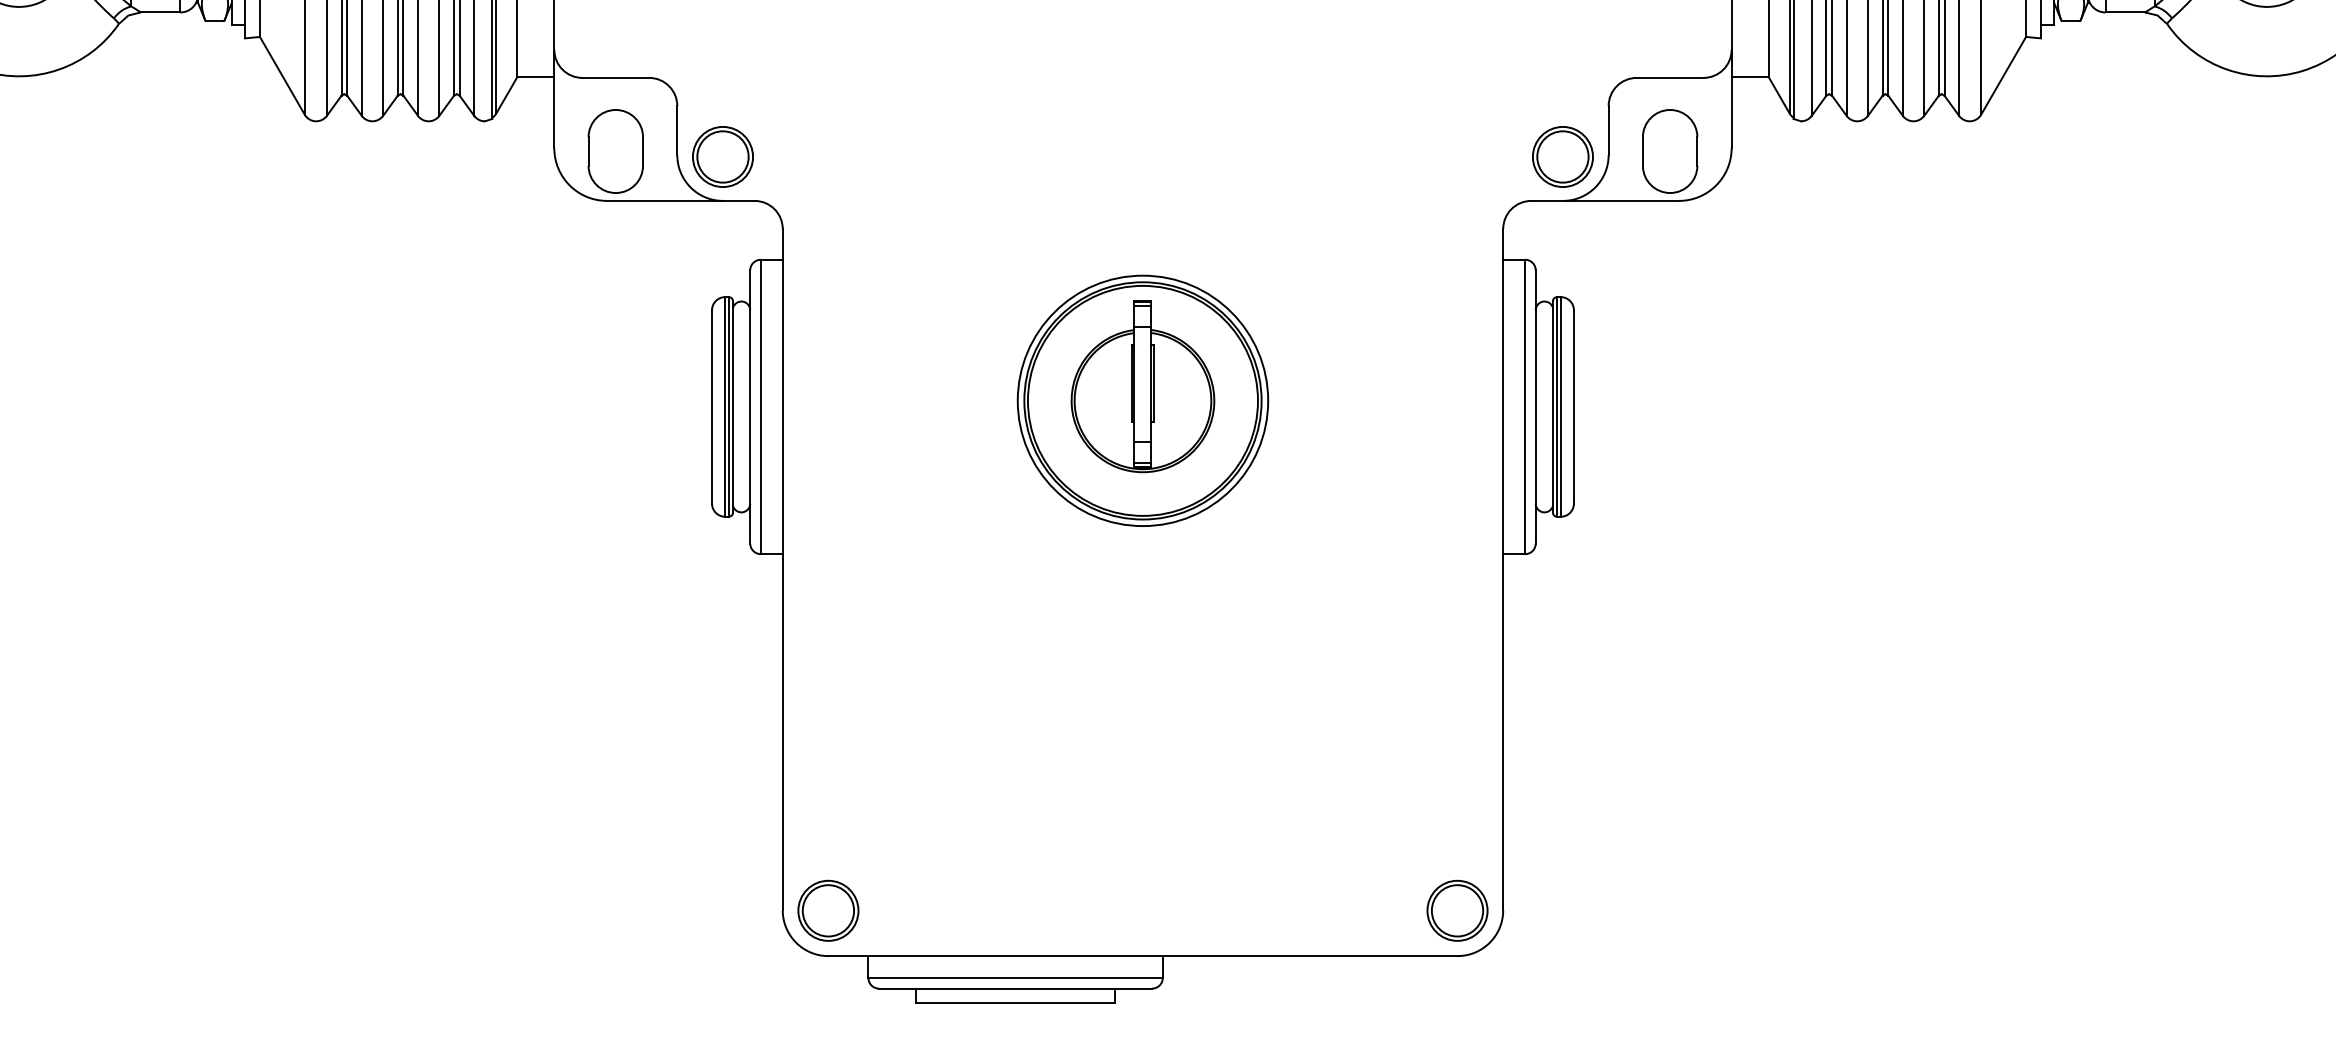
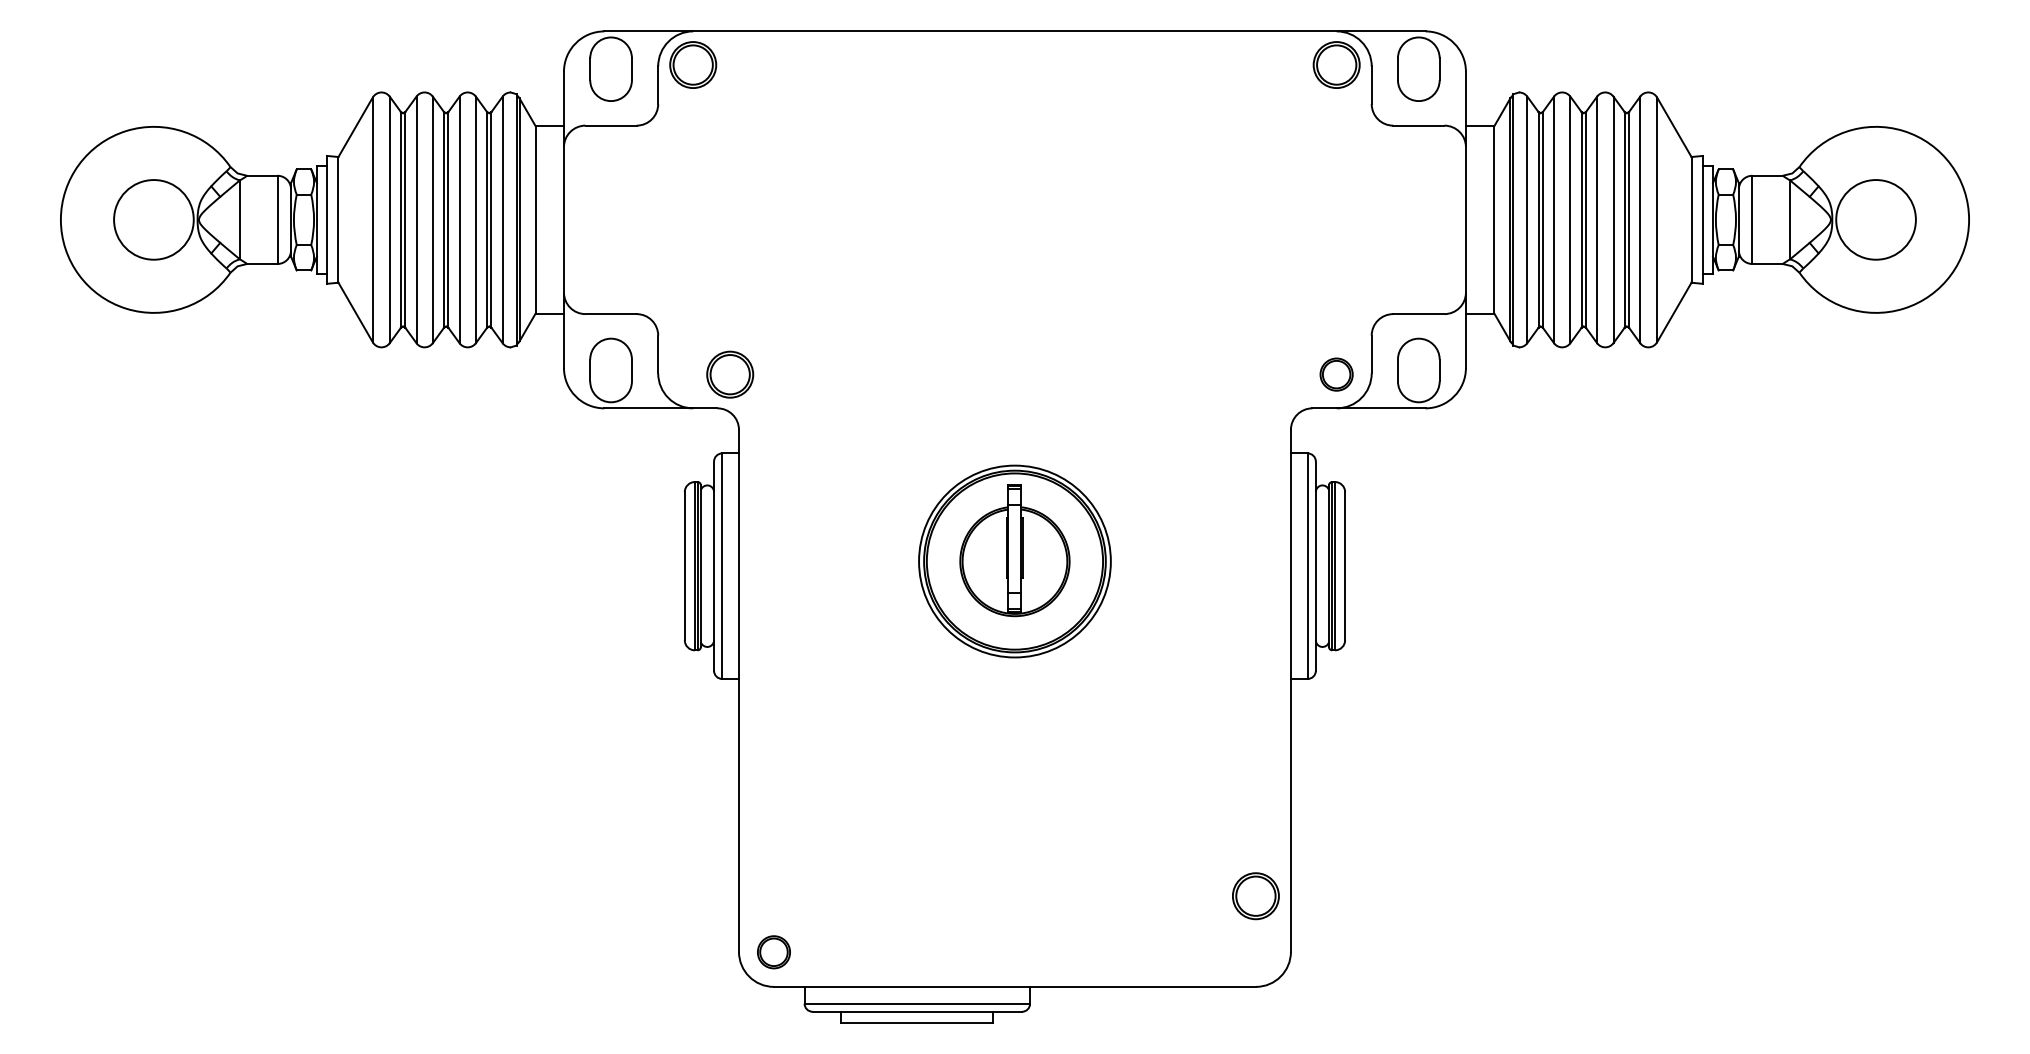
part: (723, 156) -> (730, 374), moved
part: (1562, 156) -> (1336, 374), size x0.7
part: (827, 911) -> (773, 952), size x0.7
part: (1456, 911) -> (1255, 896), moved

